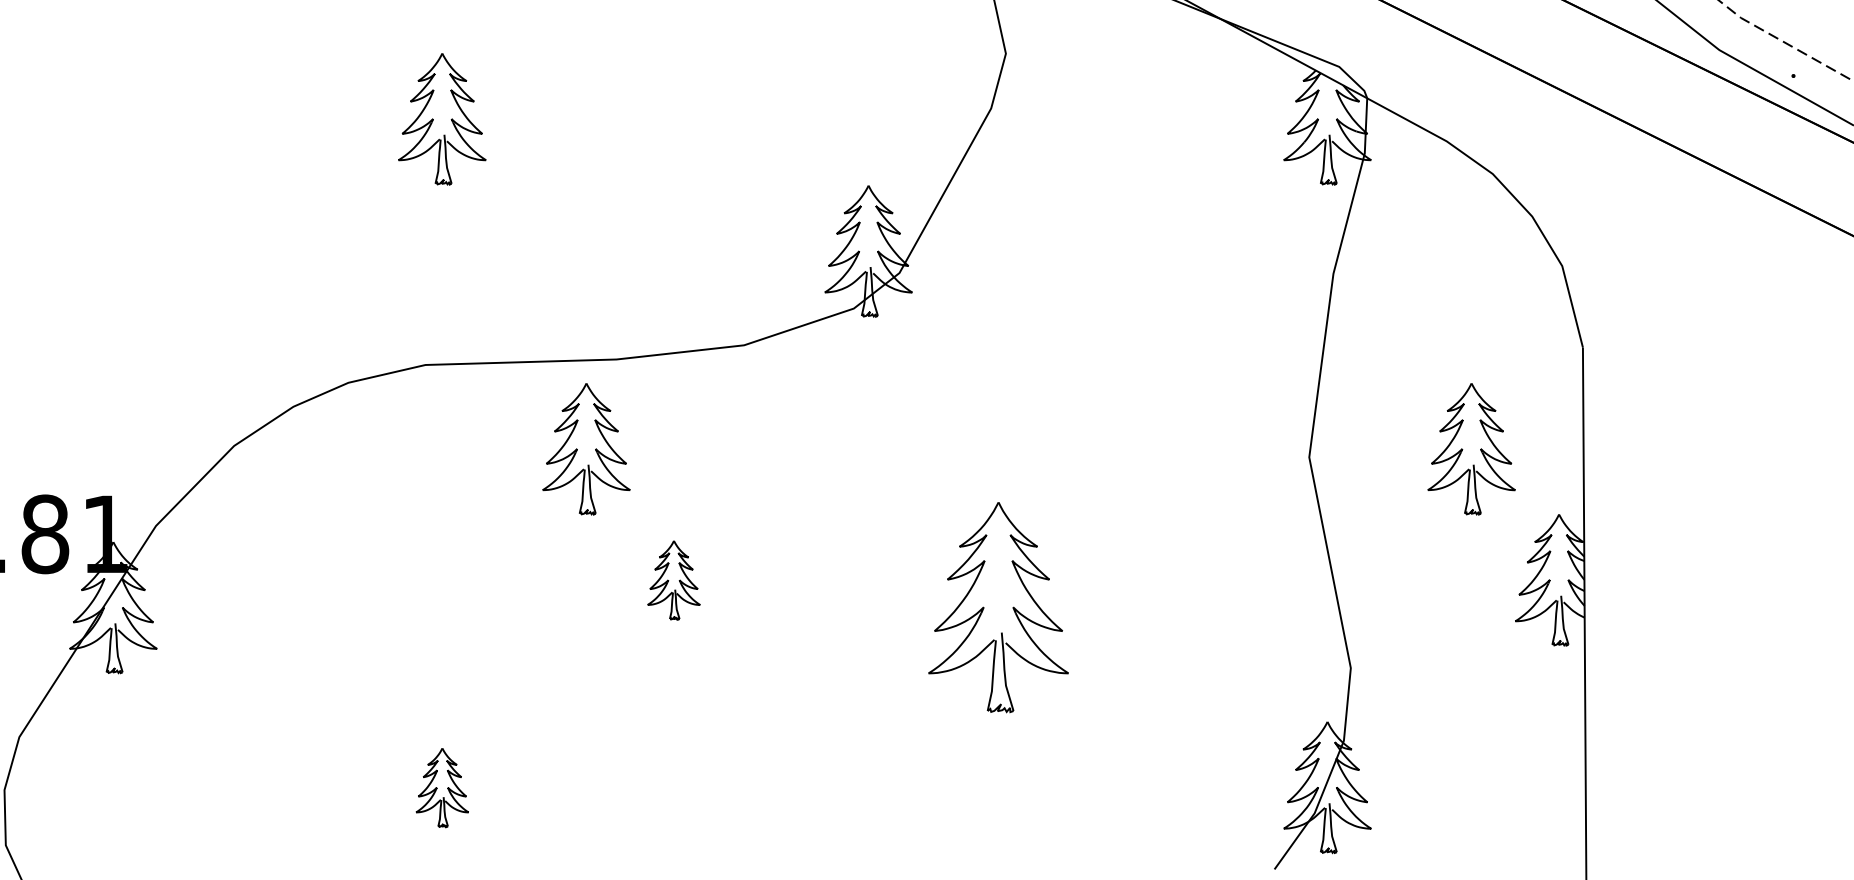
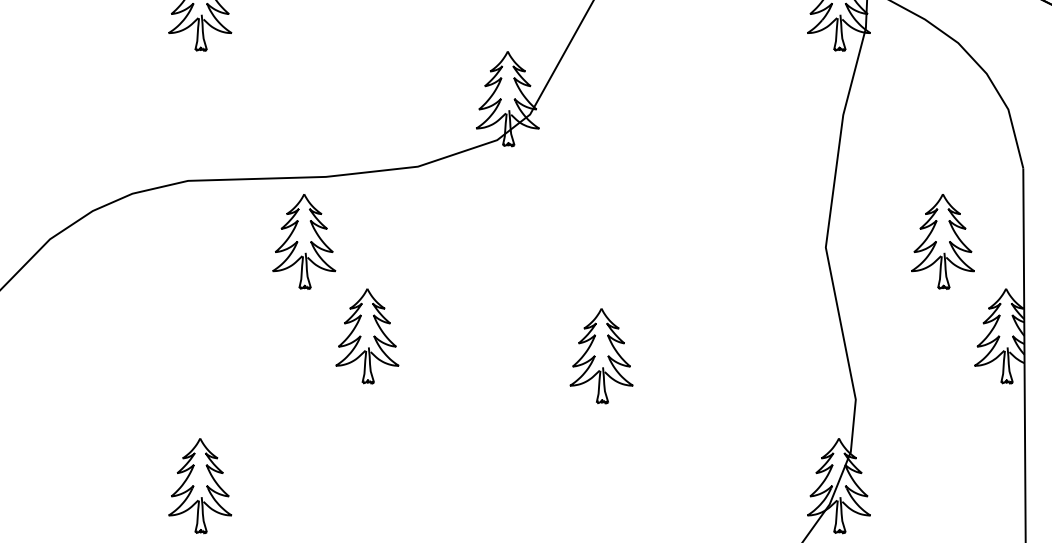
part: (673, 580) -> (367, 336), size x1.67
part: (998, 607) -> (601, 355), size x0.62
part: (442, 787) -> (200, 485), size x1.67

